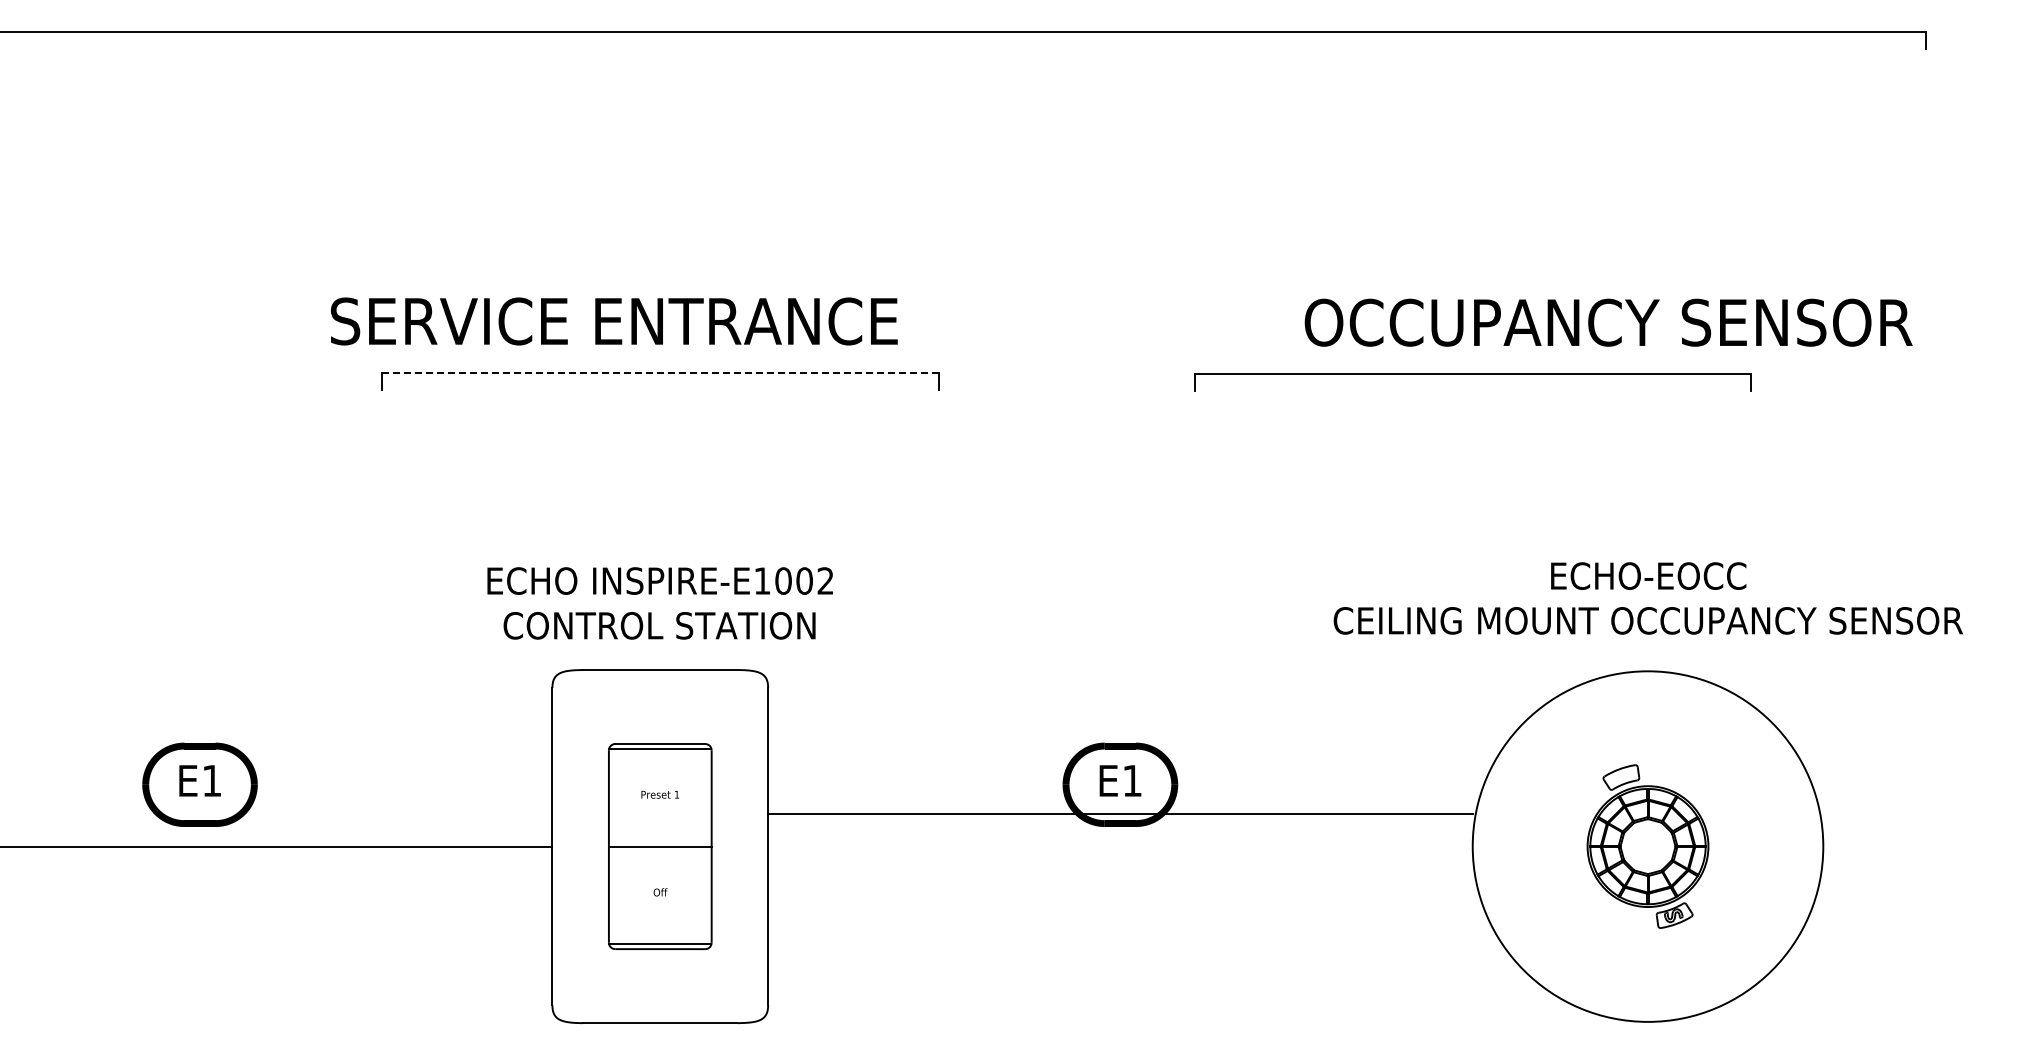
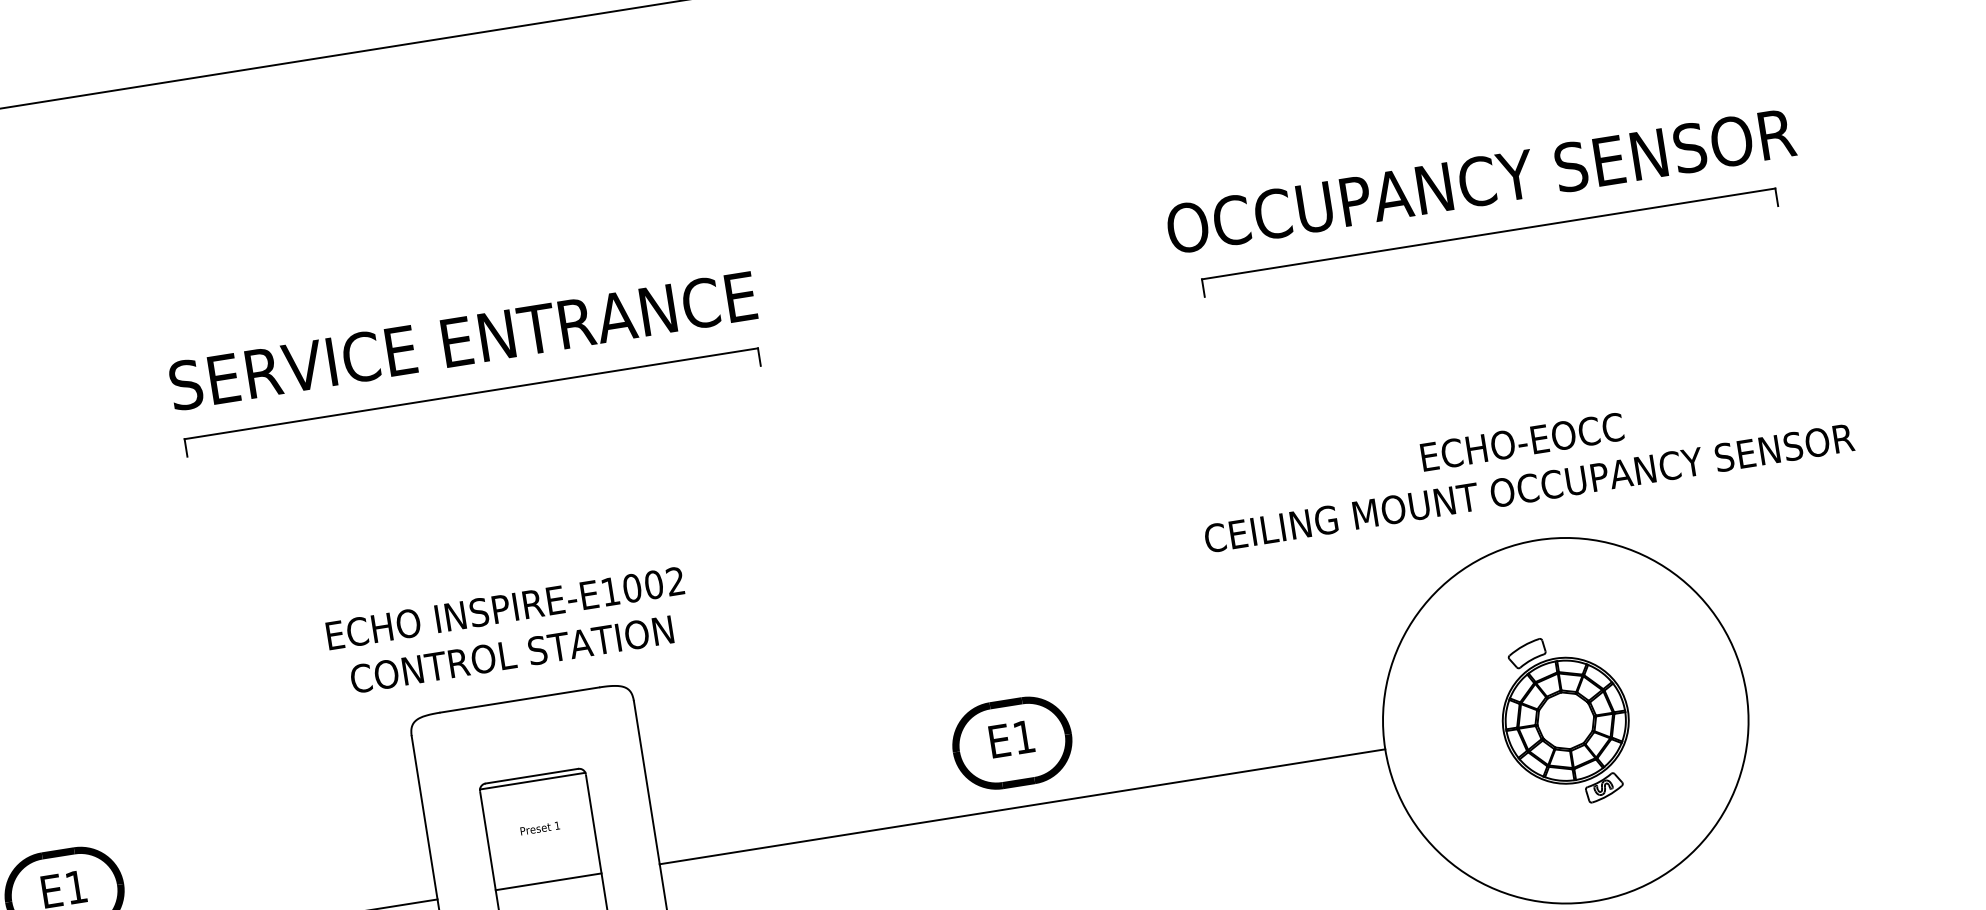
text: (614, 321) -> (463, 341), moved
text: (1608, 322) -> (1480, 180), moved
line: (660, 372) -> (471, 393), dashed -> solid
part: (1472, 374) -> (1488, 234), moved
line: (1120, 813) -> (1022, 806), moved

